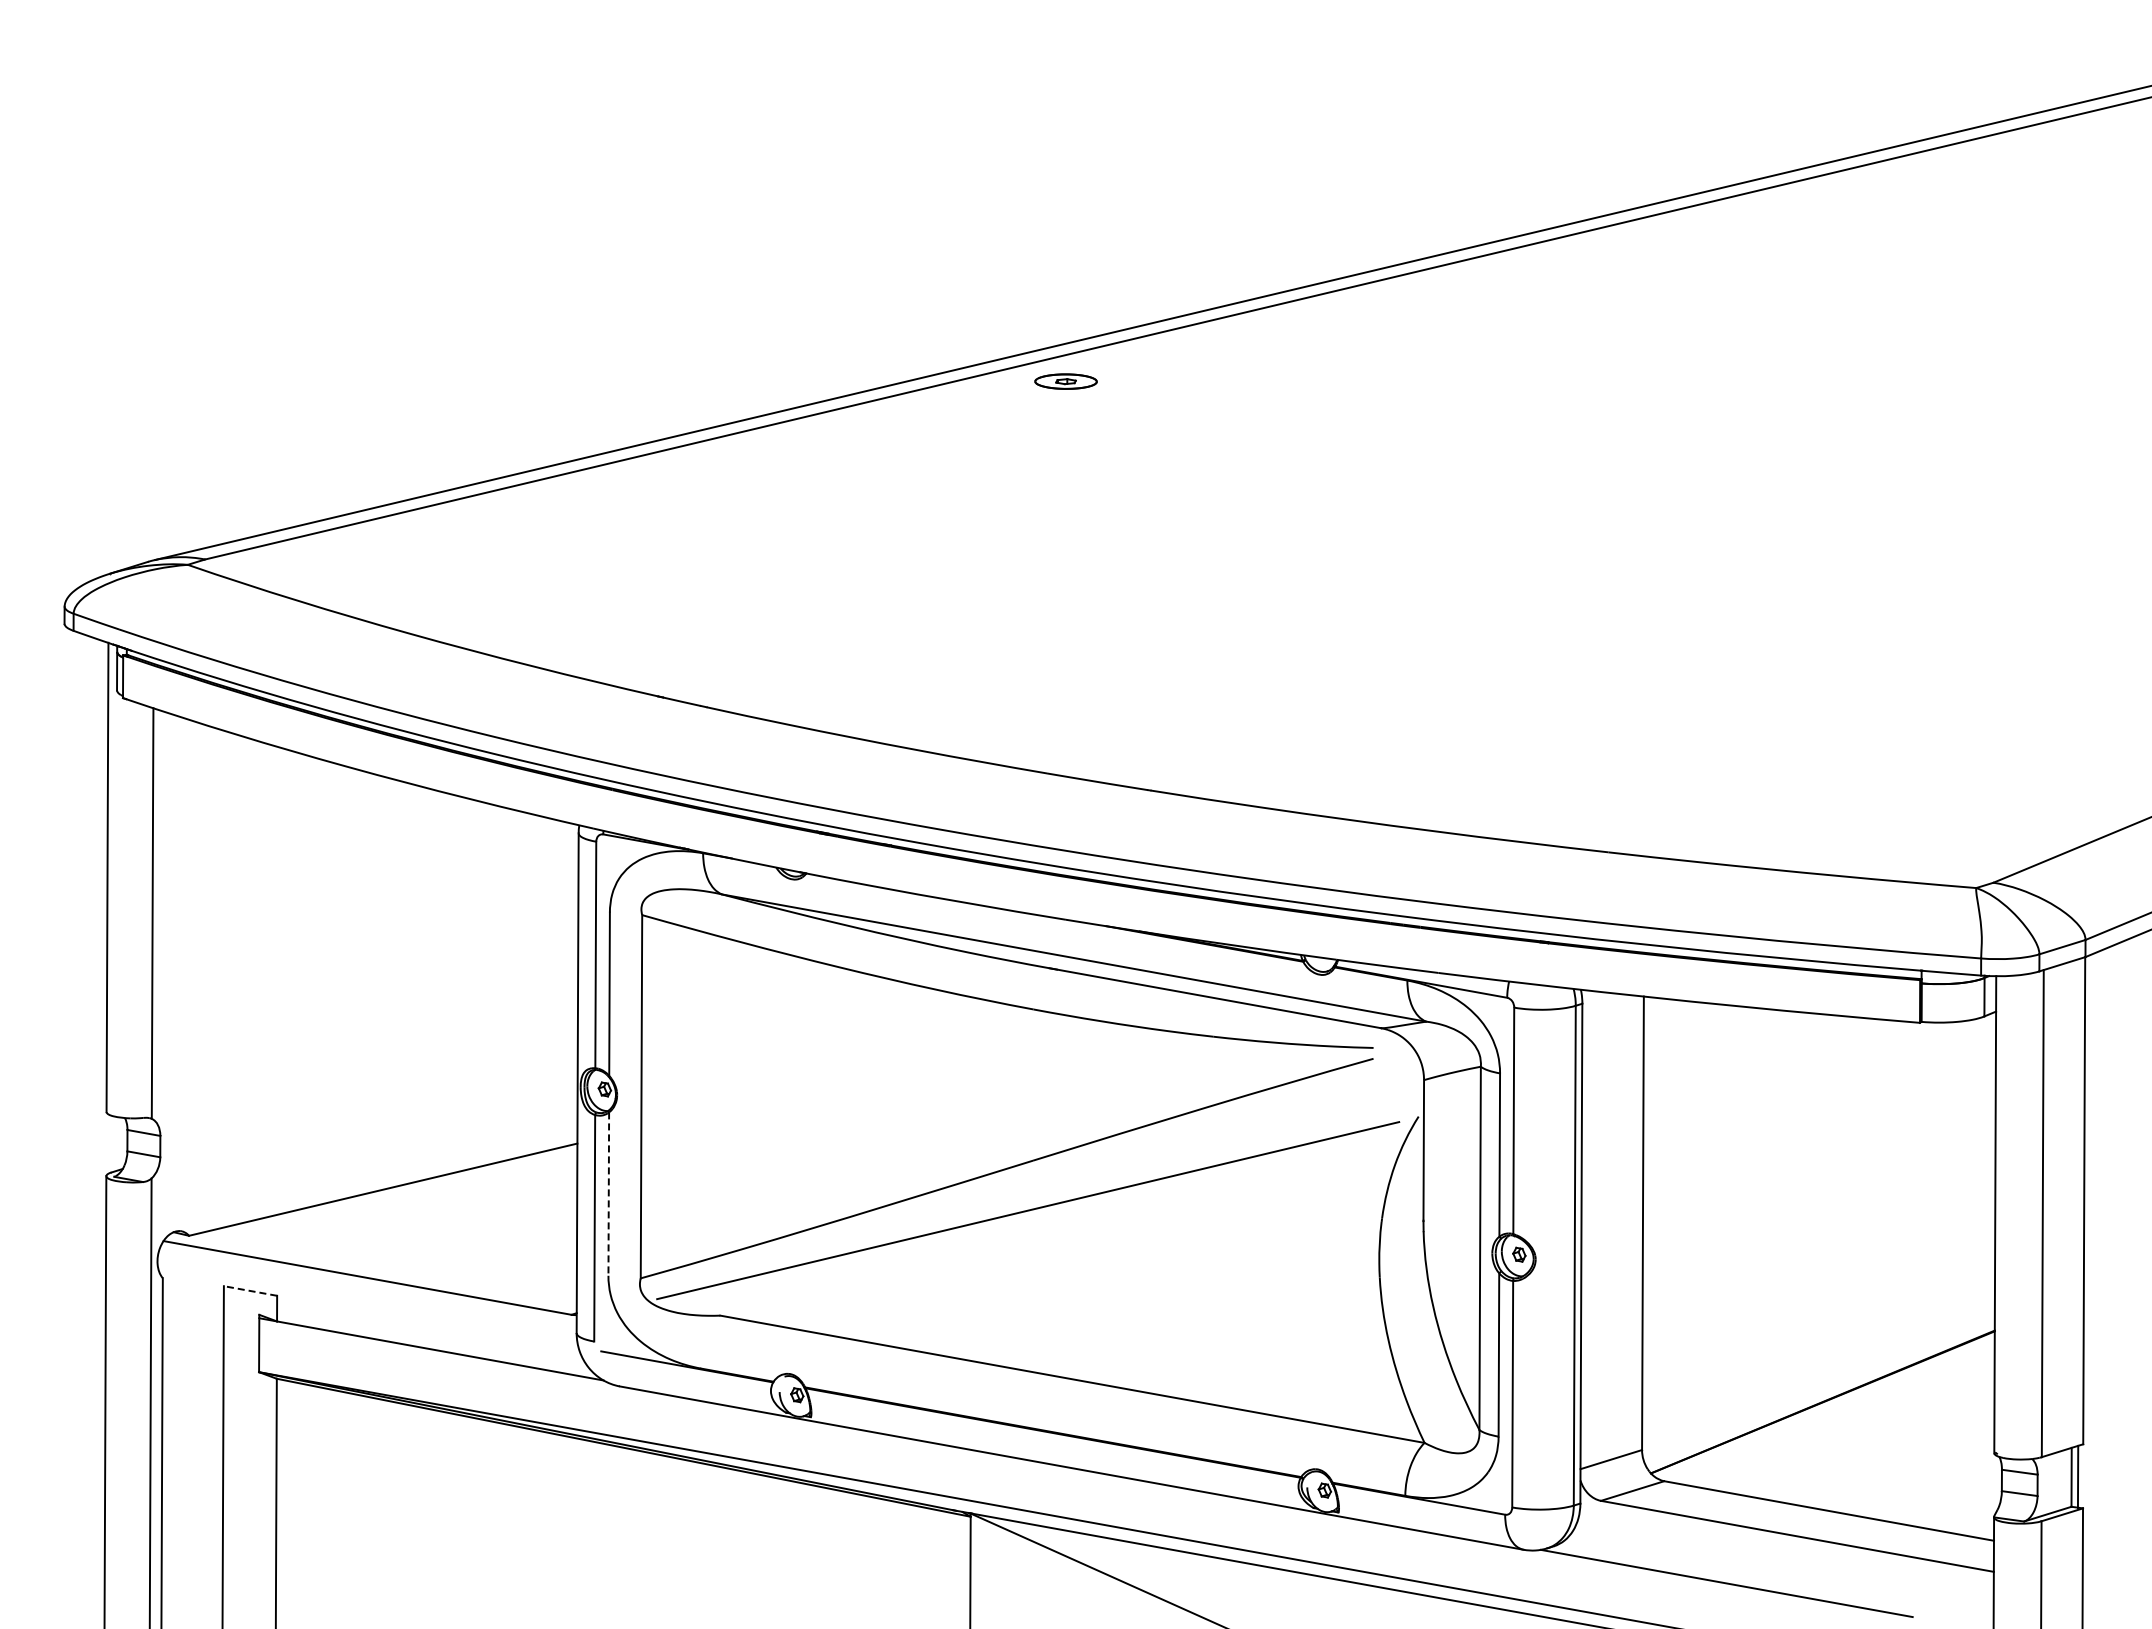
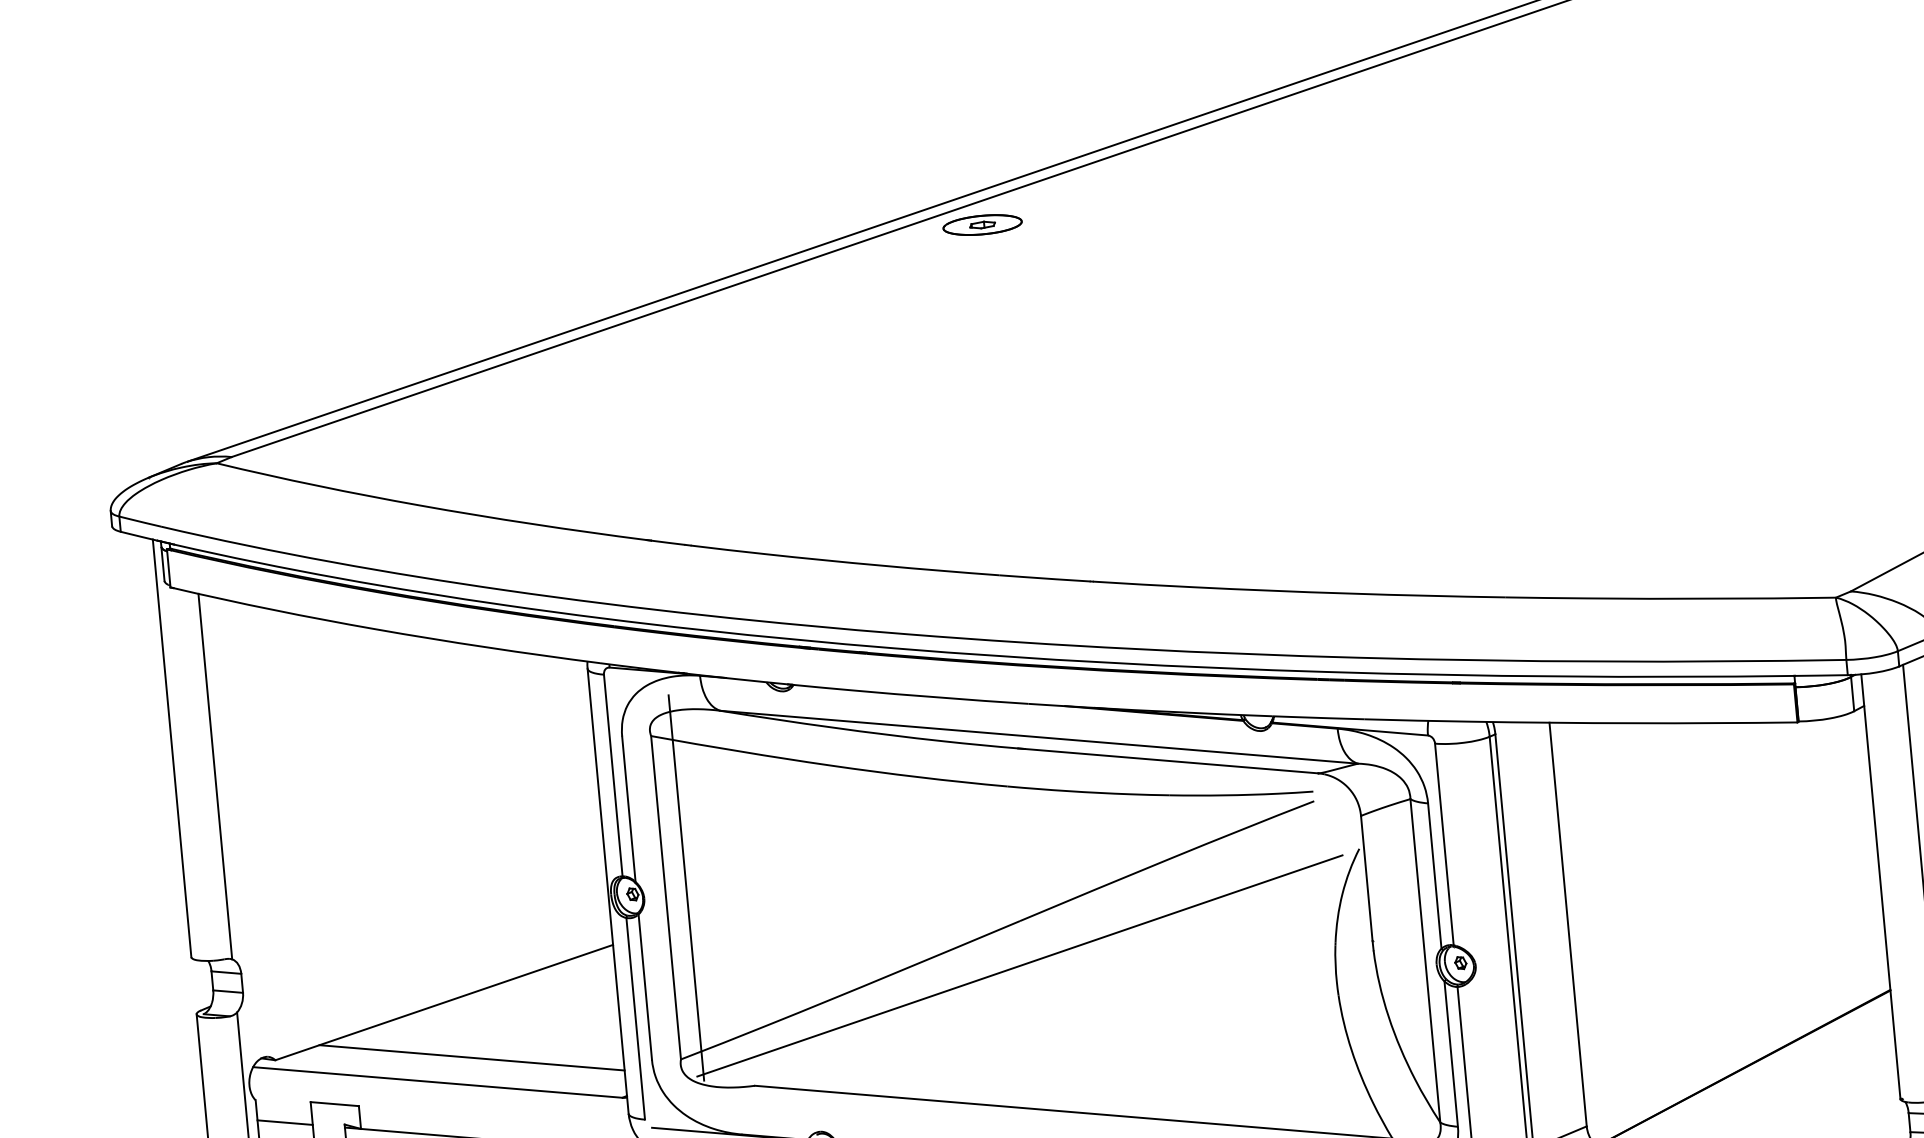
part: (1065, 381) -> (982, 224), size x1.43
line: (665, 1087) -> (686, 887), added
line: (608, 1194) -> (645, 987), dashed -> solid
line: (407, 1253) -> (471, 1057), added
line: (250, 1290) -> (334, 1103), dashed -> solid
line: (192, 1305) -> (284, 1121), added

